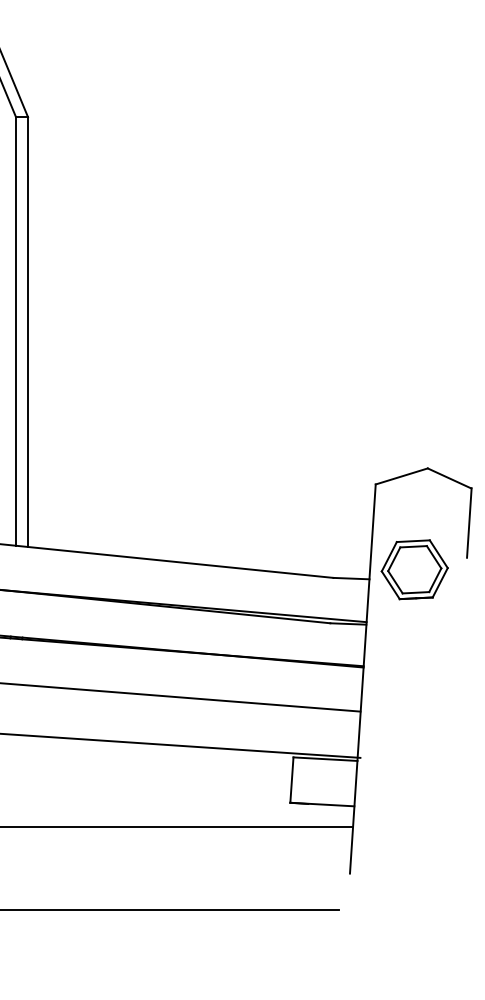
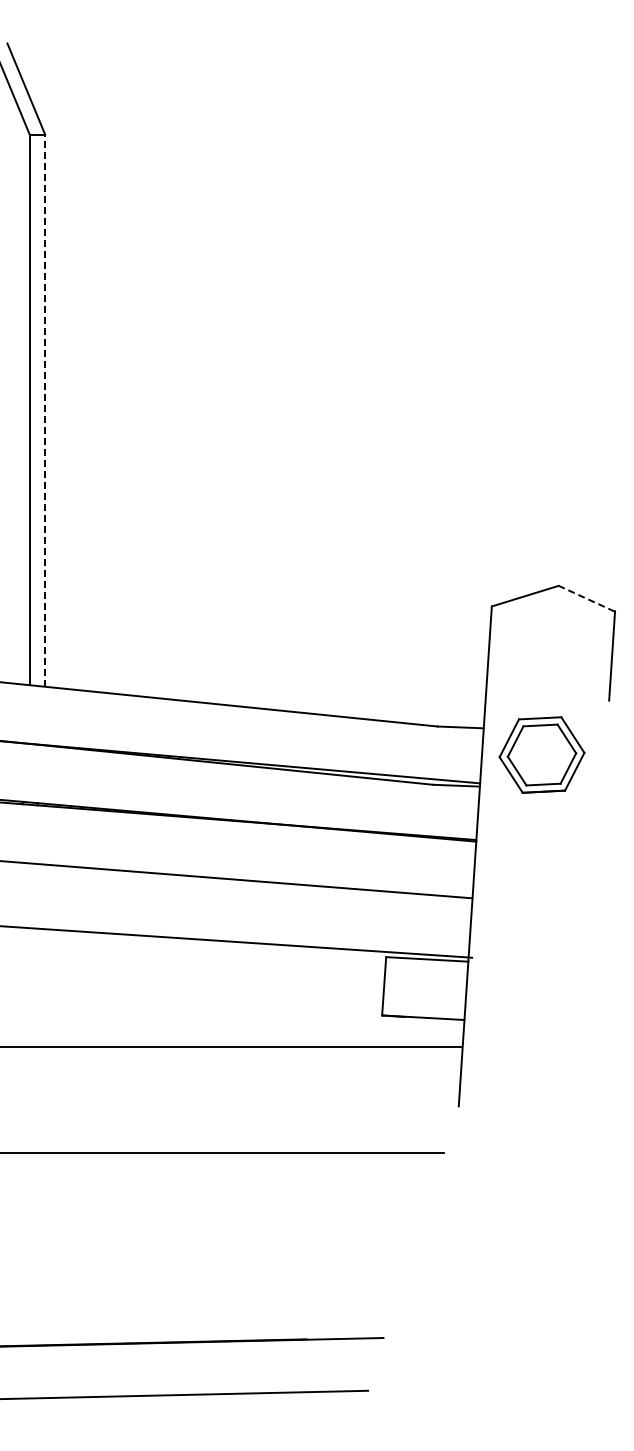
line: (28, 331) -> (45, 410), solid -> dashed
line: (449, 478) -> (586, 598), solid -> dashed
part: (414, 569) -> (541, 754), moved

